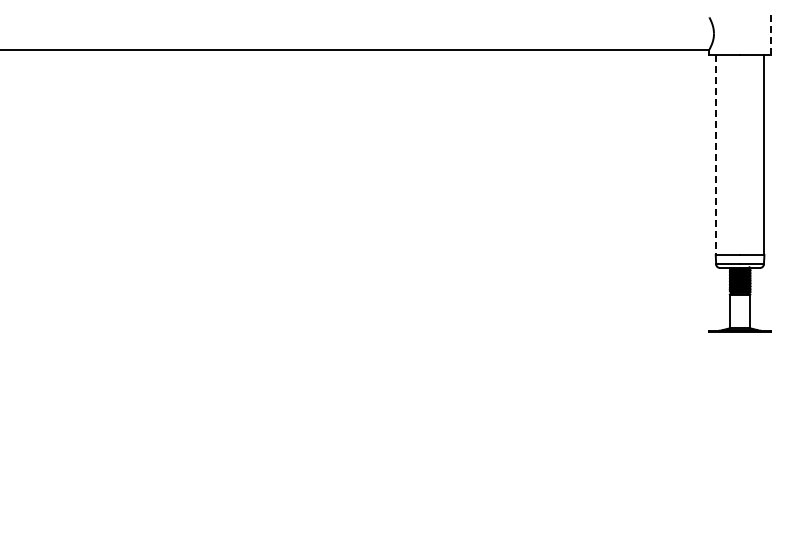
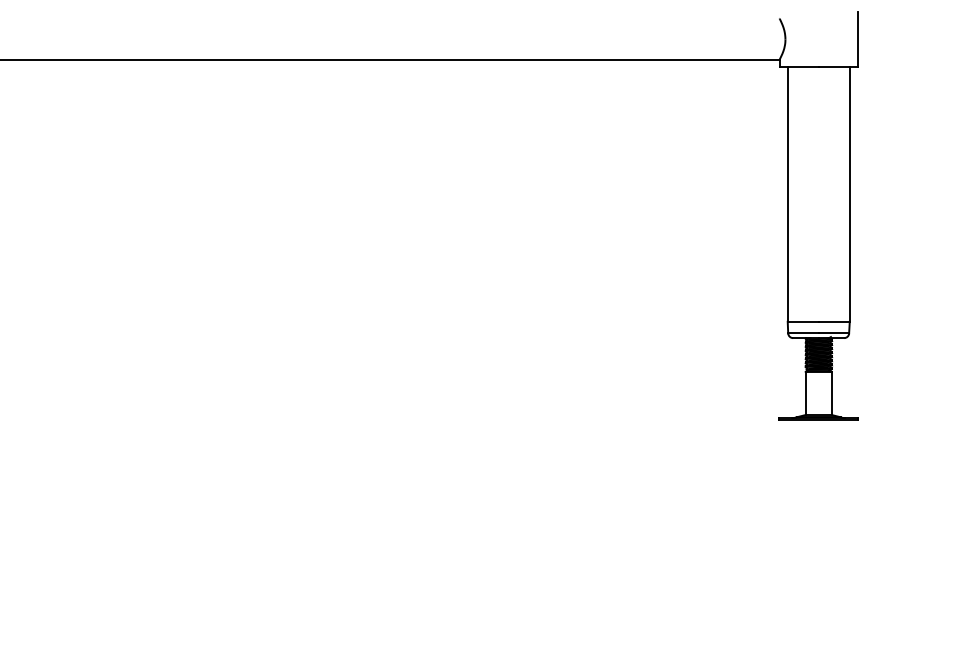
line: (770, 33) -> (857, 39), dashed -> solid
line: (715, 155) -> (787, 194), dashed -> solid

